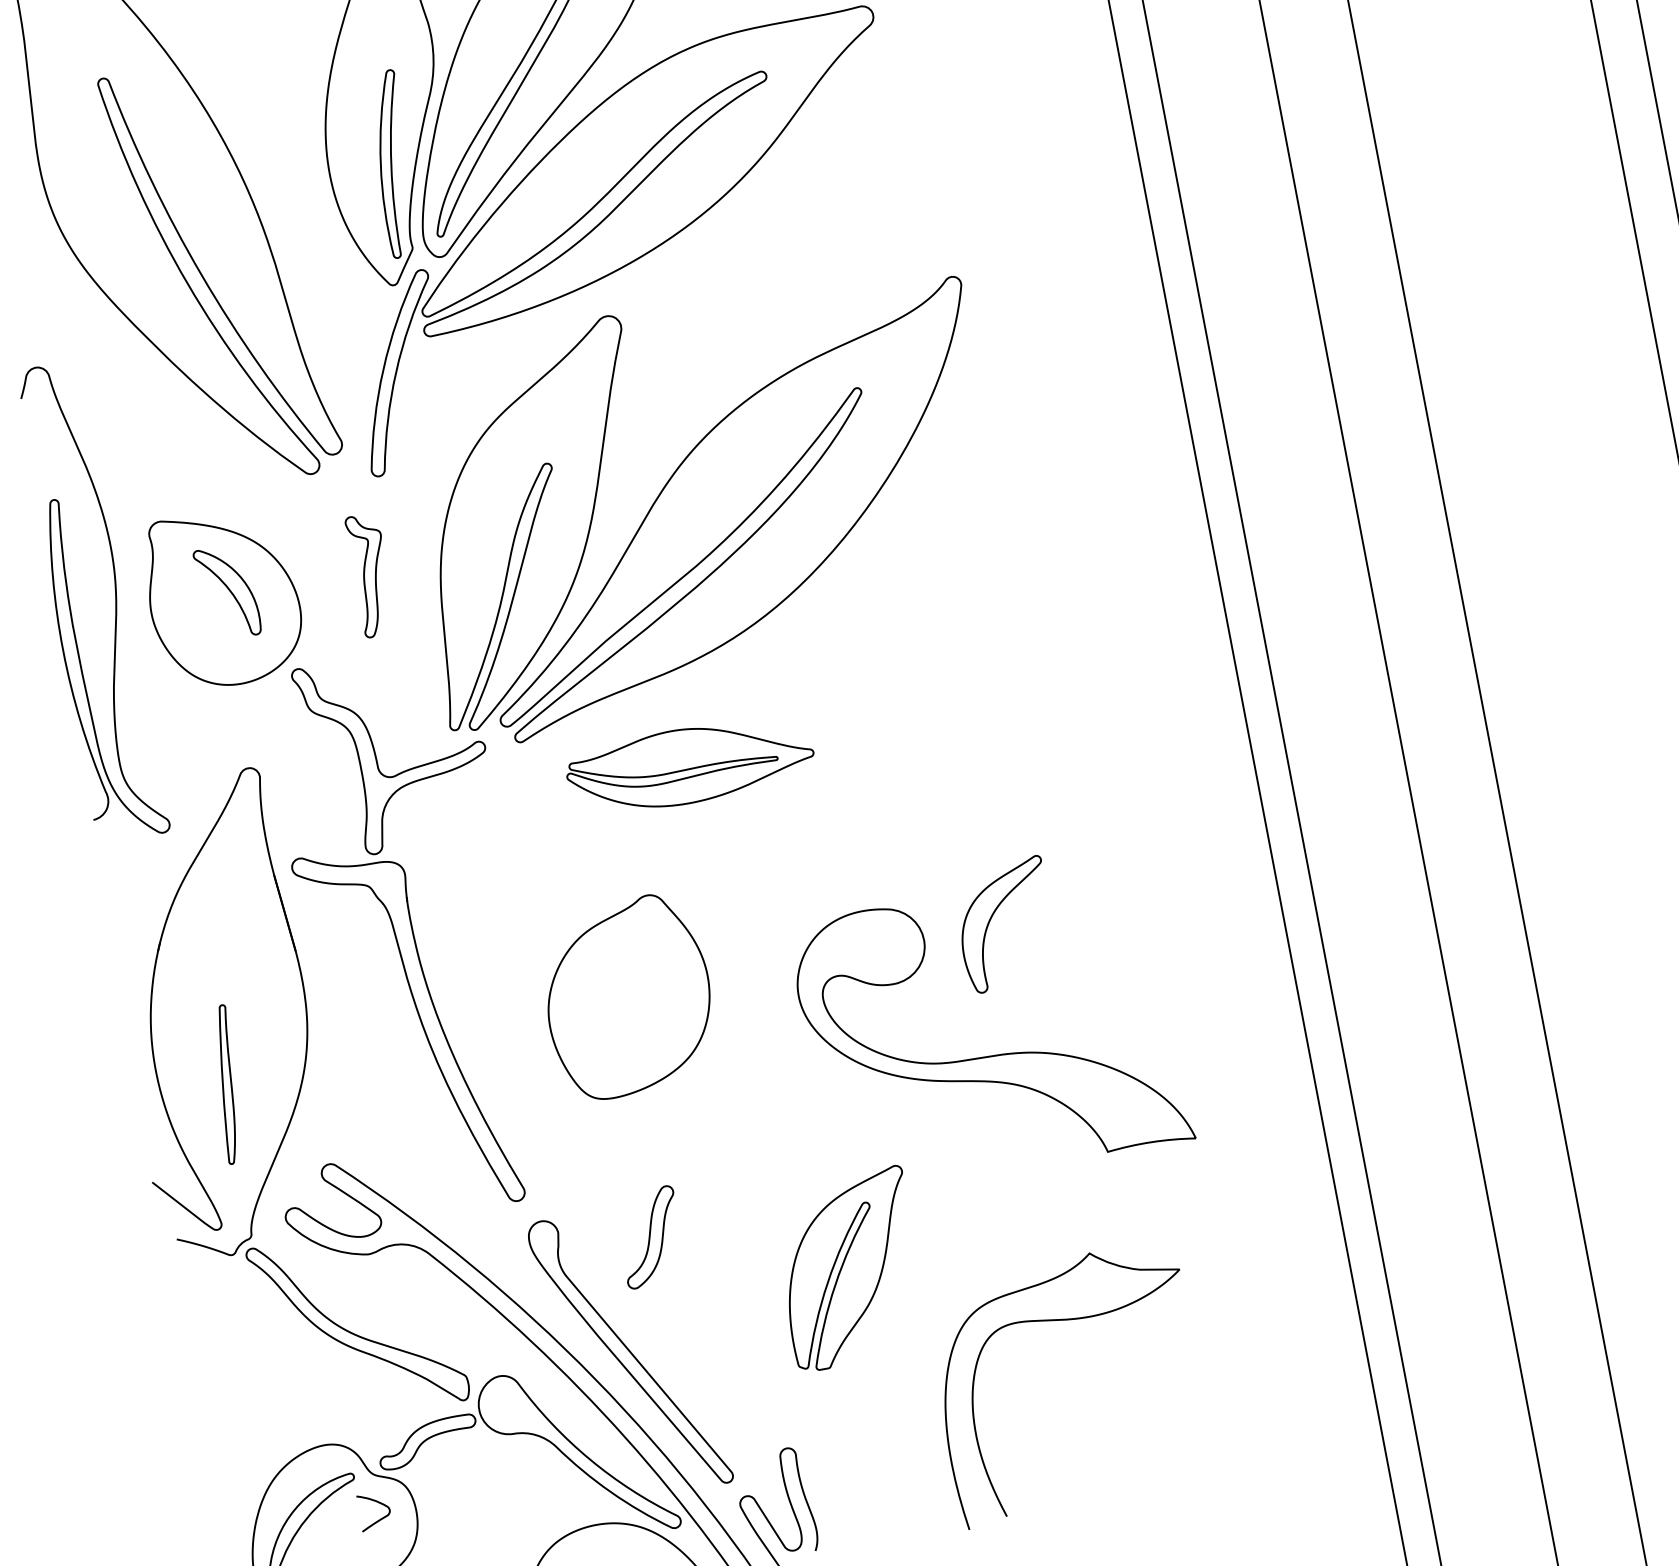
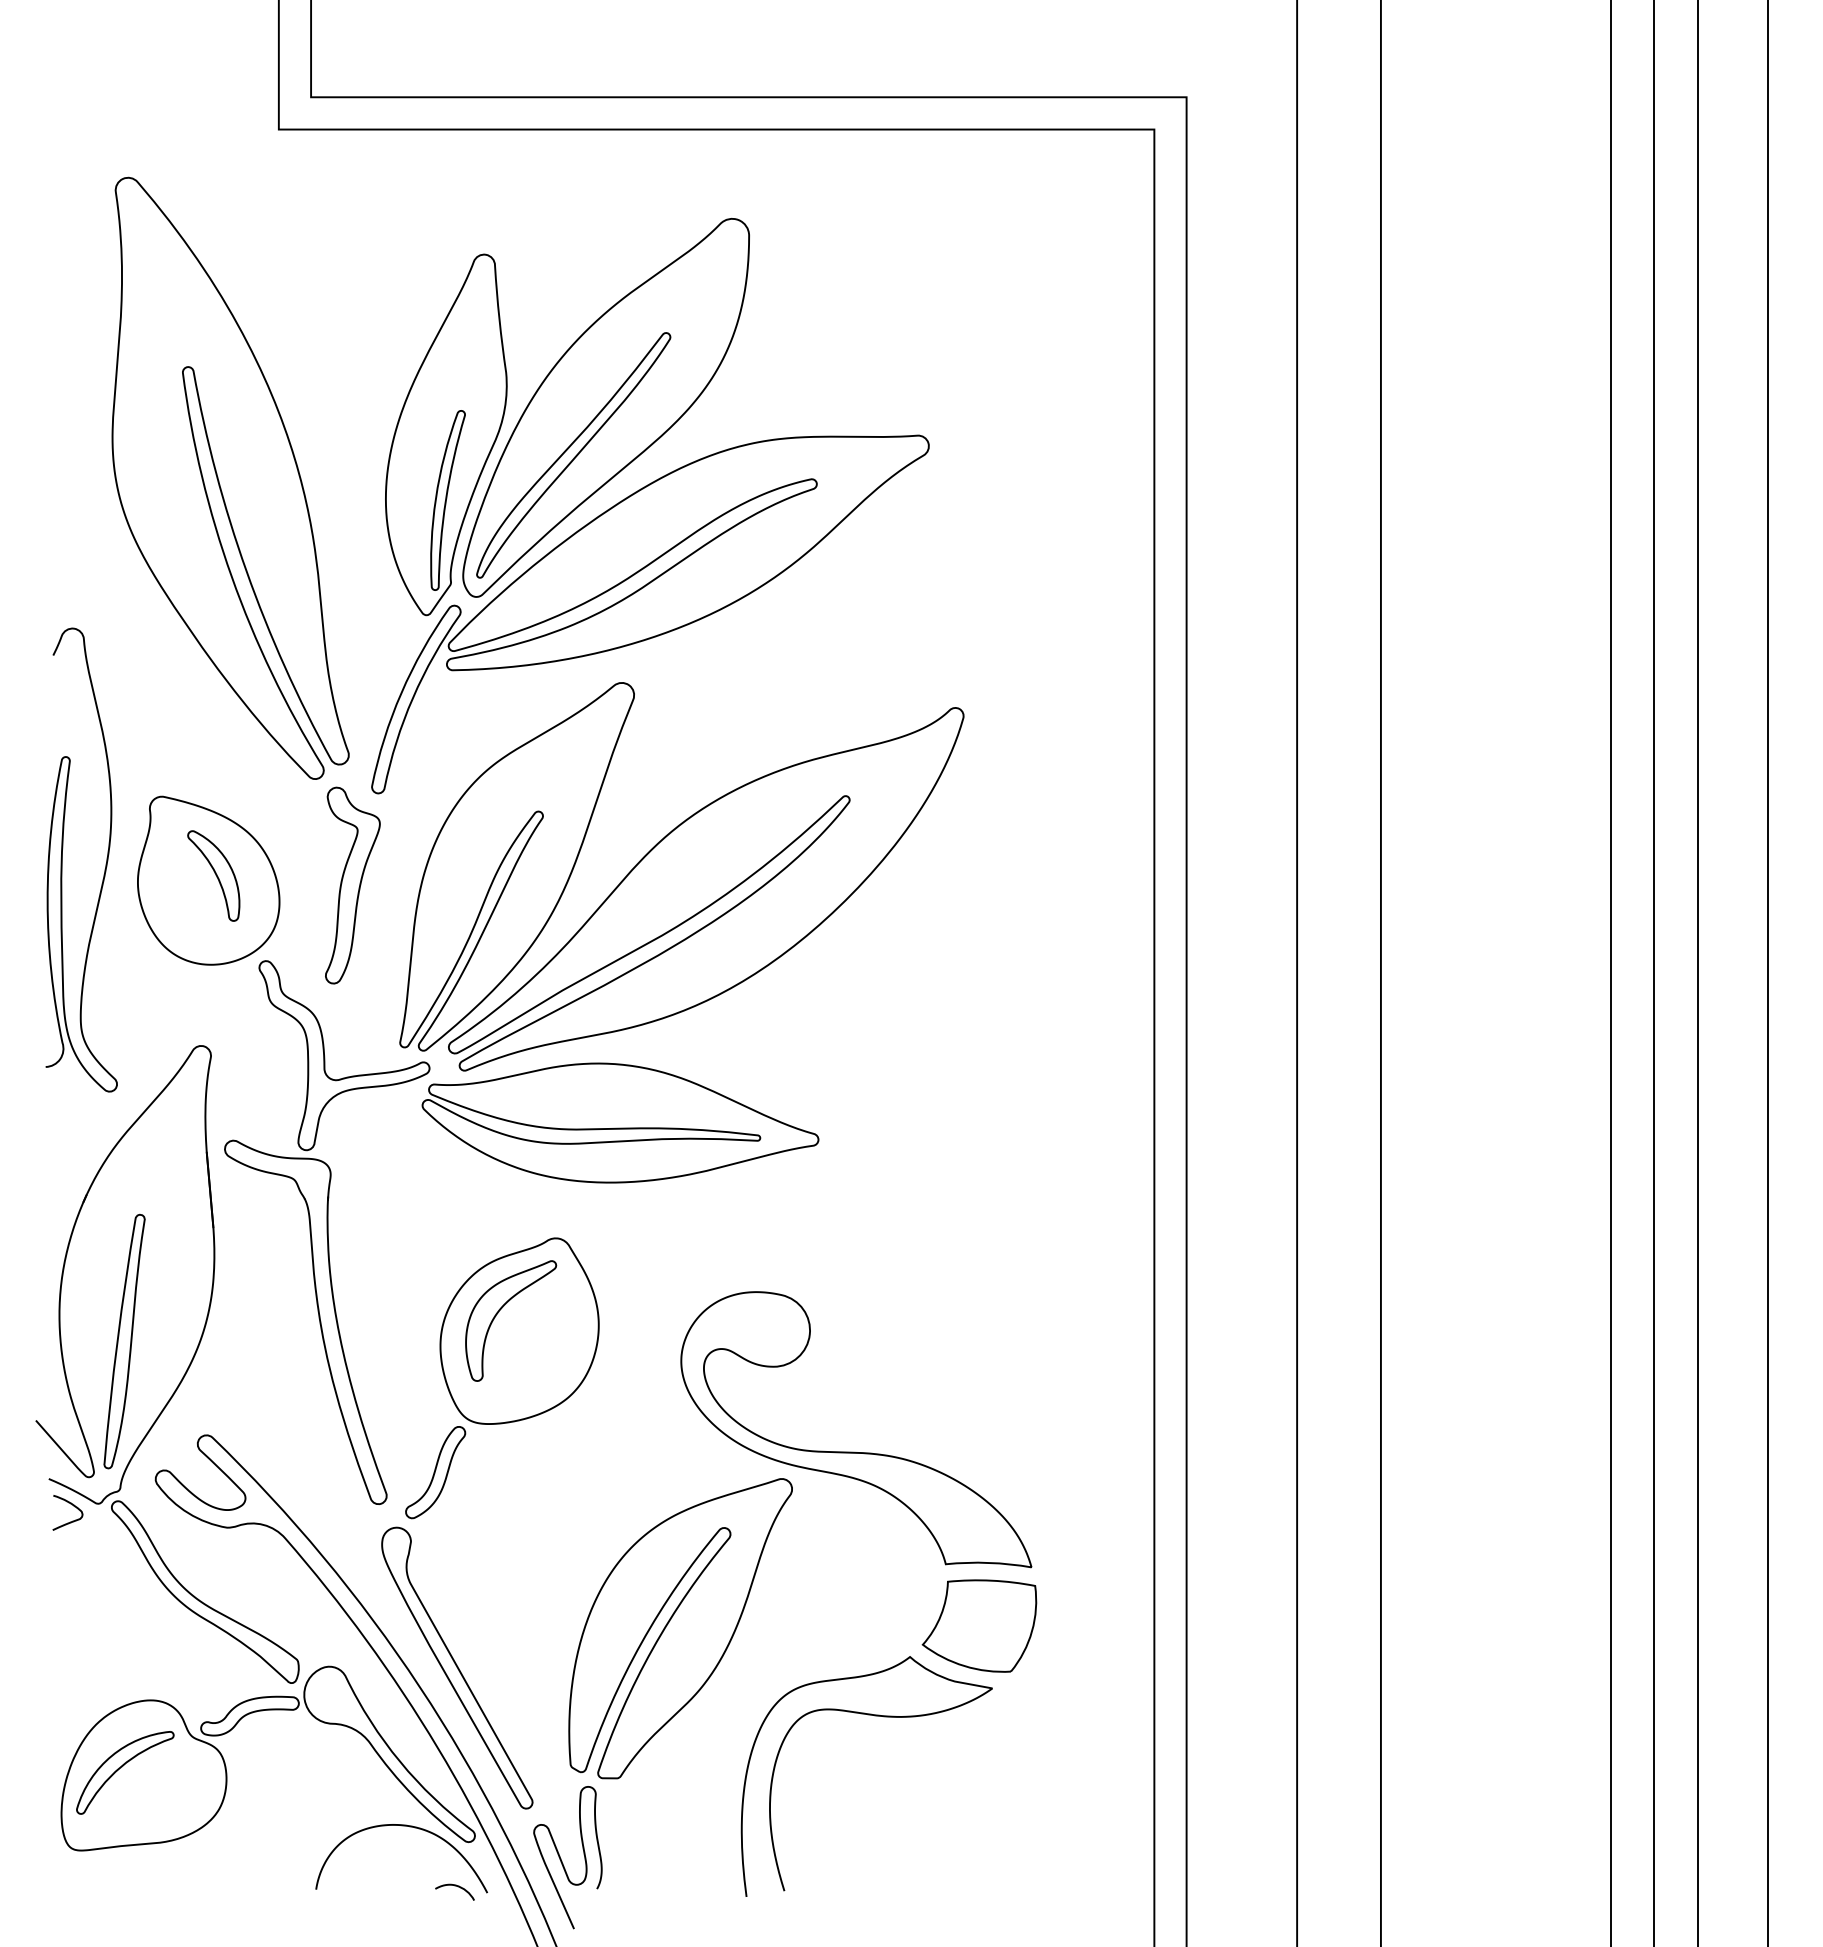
part: (370, 575) -> (352, 885), size x1.67
part: (690, 764) -> (620, 1122), size x1.67
part: (991, 919) -> (498, 1313), moved
part: (227, 1084) -> (124, 1341), size x1.67
part: (1154, 1207) -> (979, 1625), added
part: (650, 1237) -> (435, 1472), moved
part: (849, 1269) -> (680, 1628), size x1.67
curve: (379, 1503) -> (73, 1506), moved

